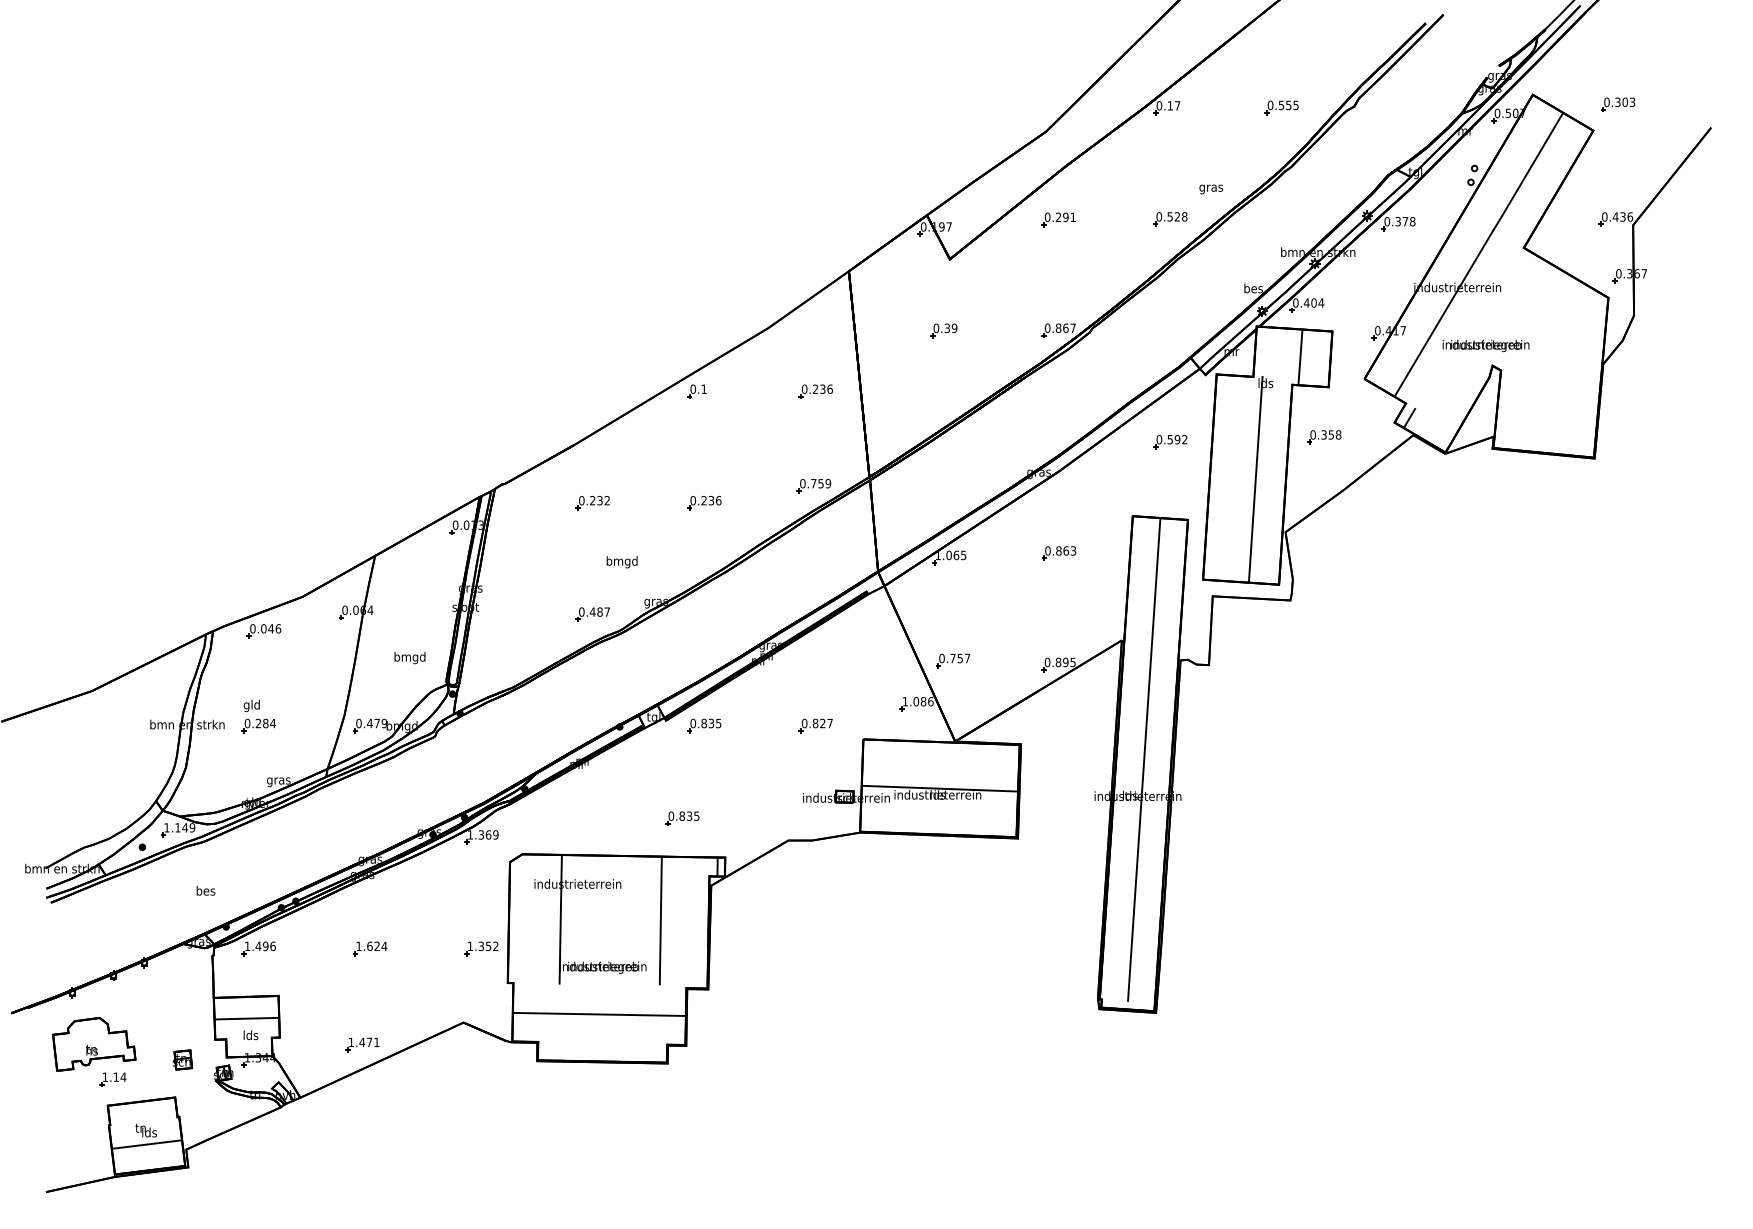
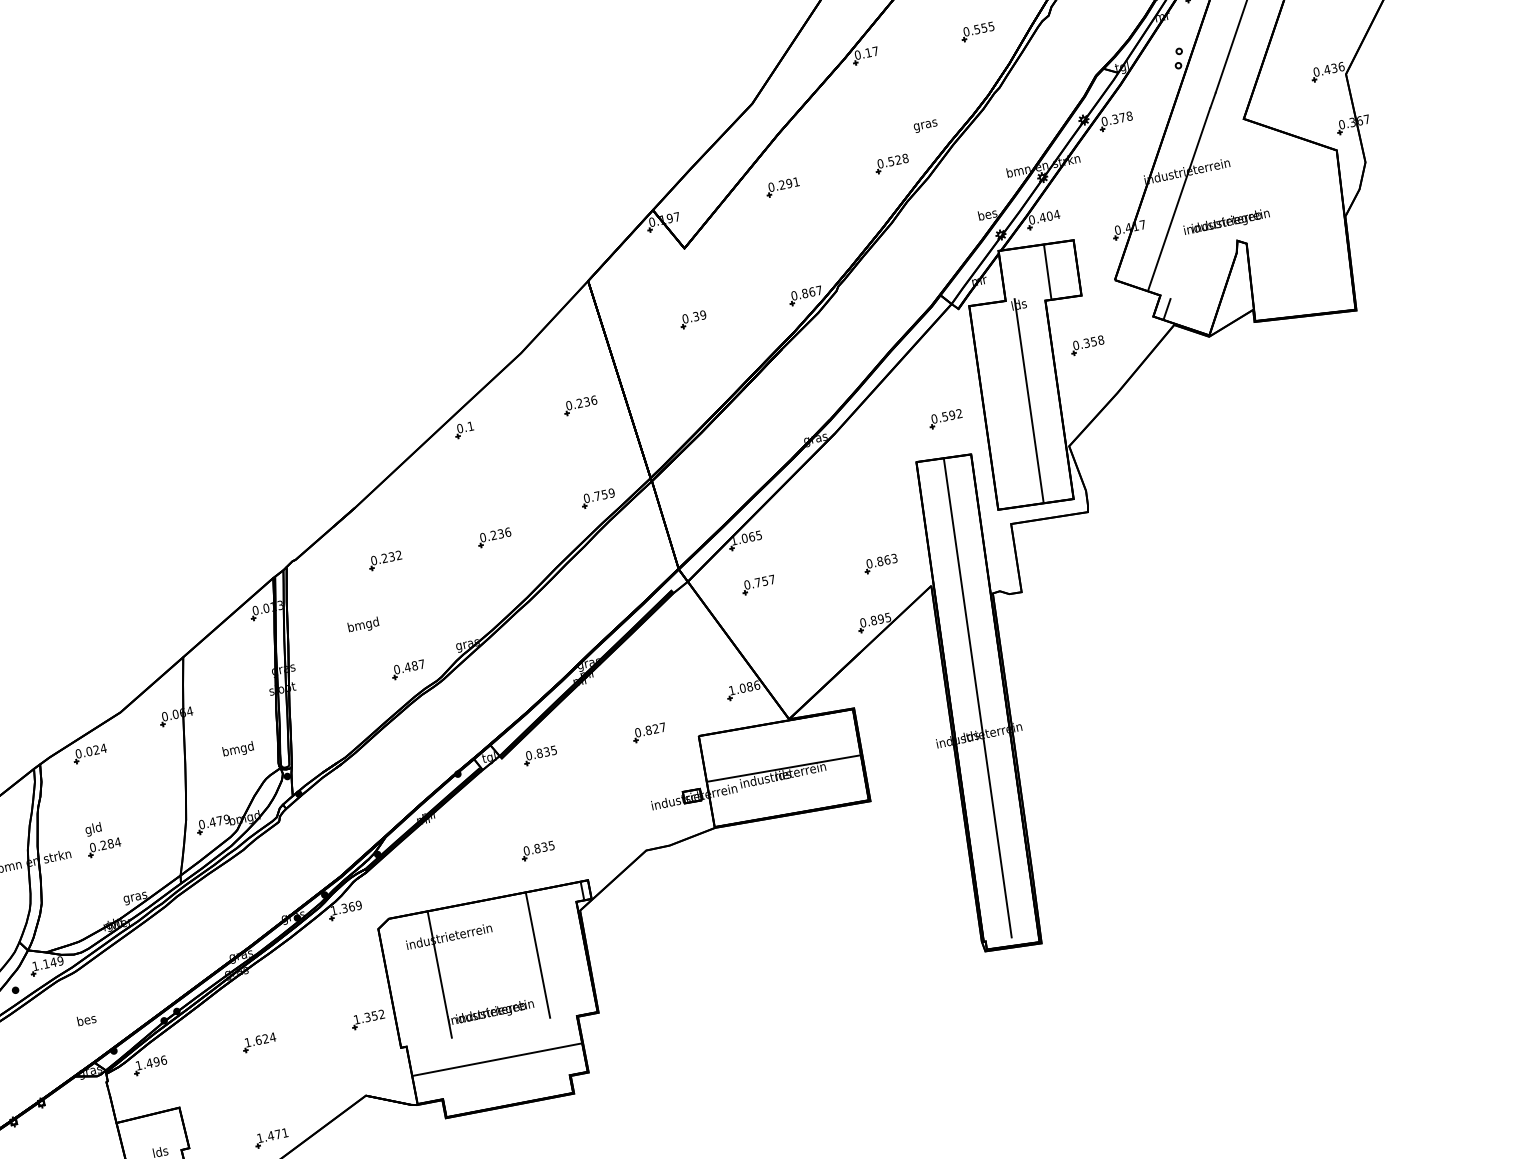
part: (1170, 442) -> (945, 419), moved
part: (1059, 553) -> (881, 563), moved
text: (621, 562) -> (363, 626), moved
text: (274, 628) -> (99, 749), 0.046 -> 0.024
part: (953, 660) -> (758, 584), moved
line: (246, 1018) -> (152, 1136), removed

